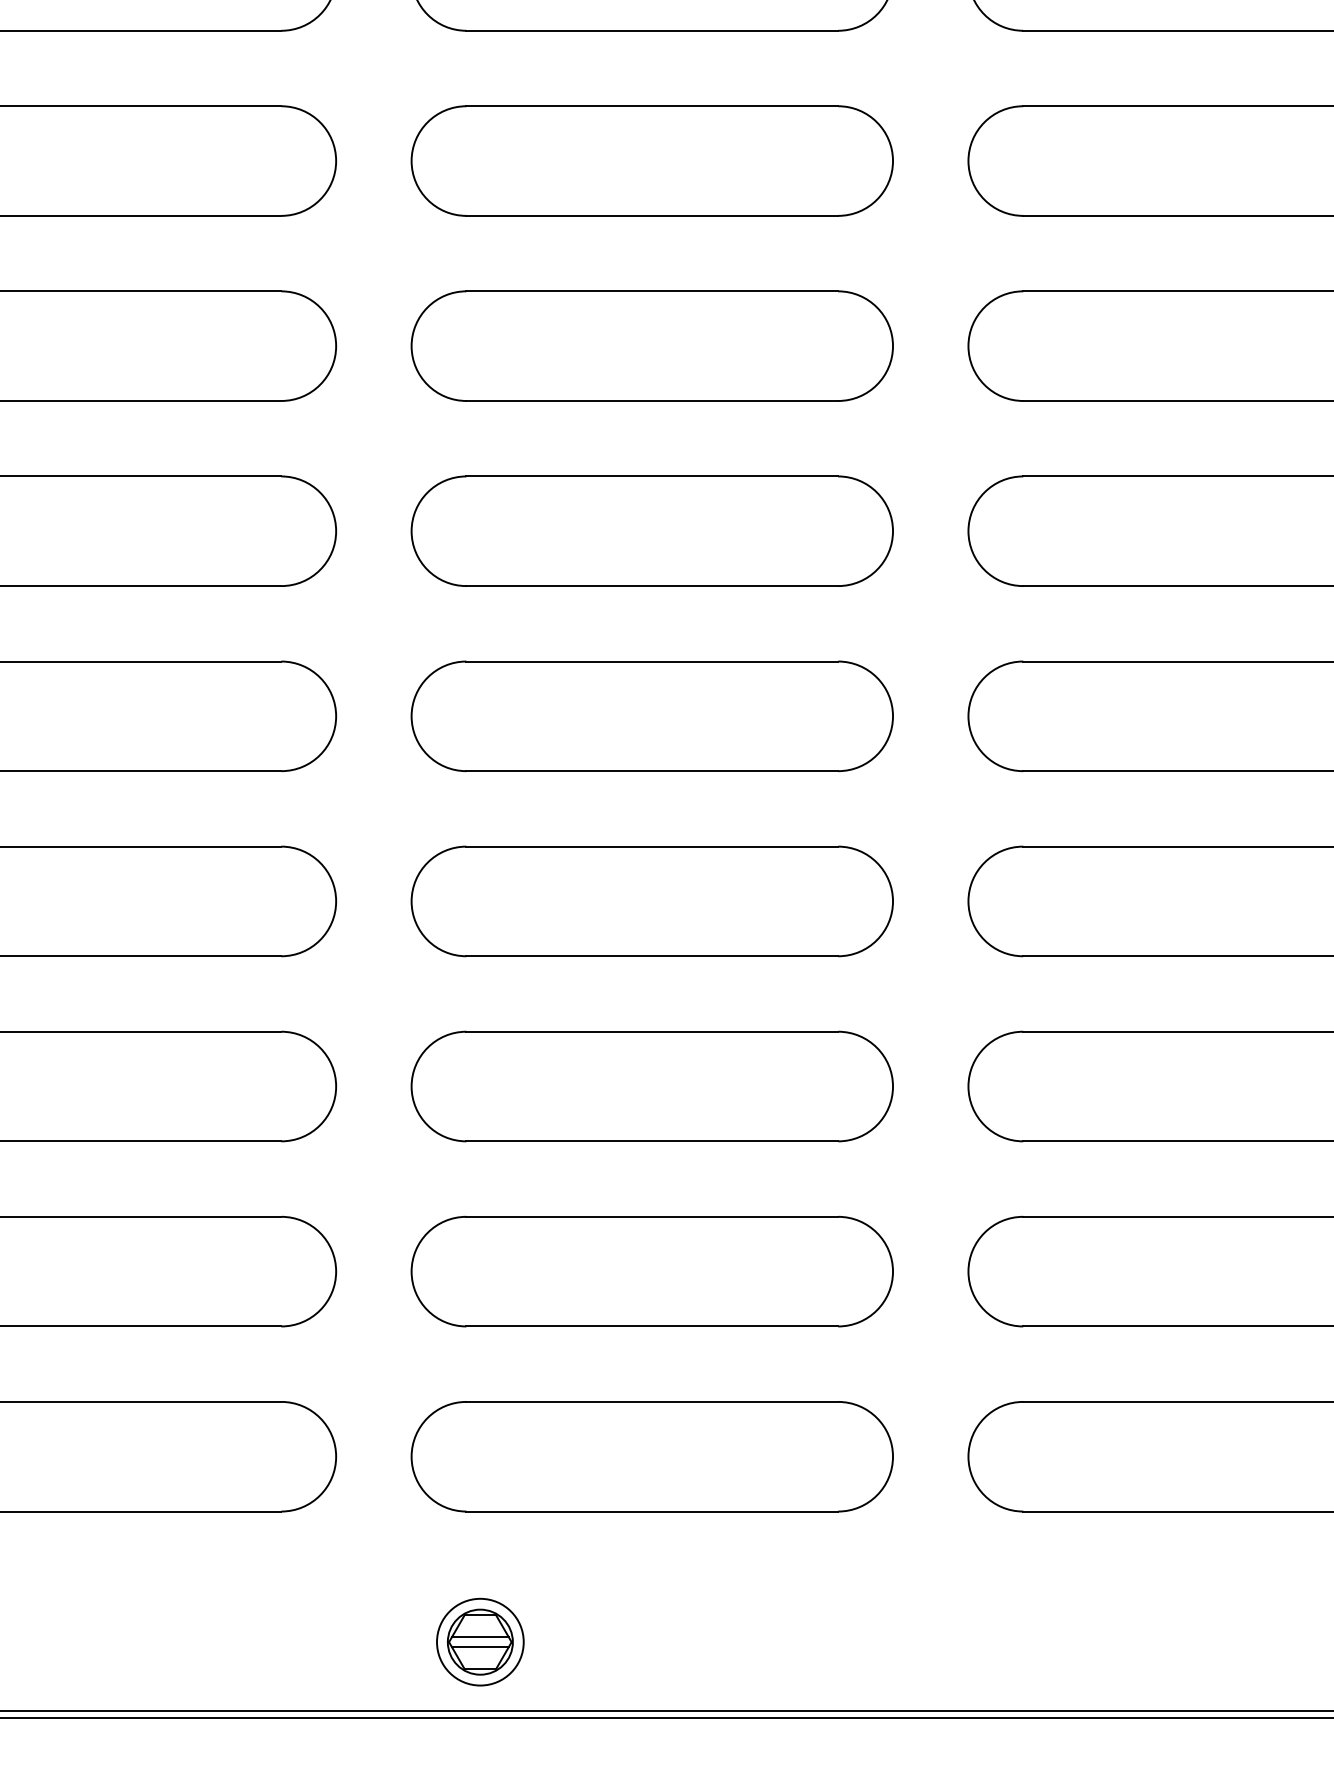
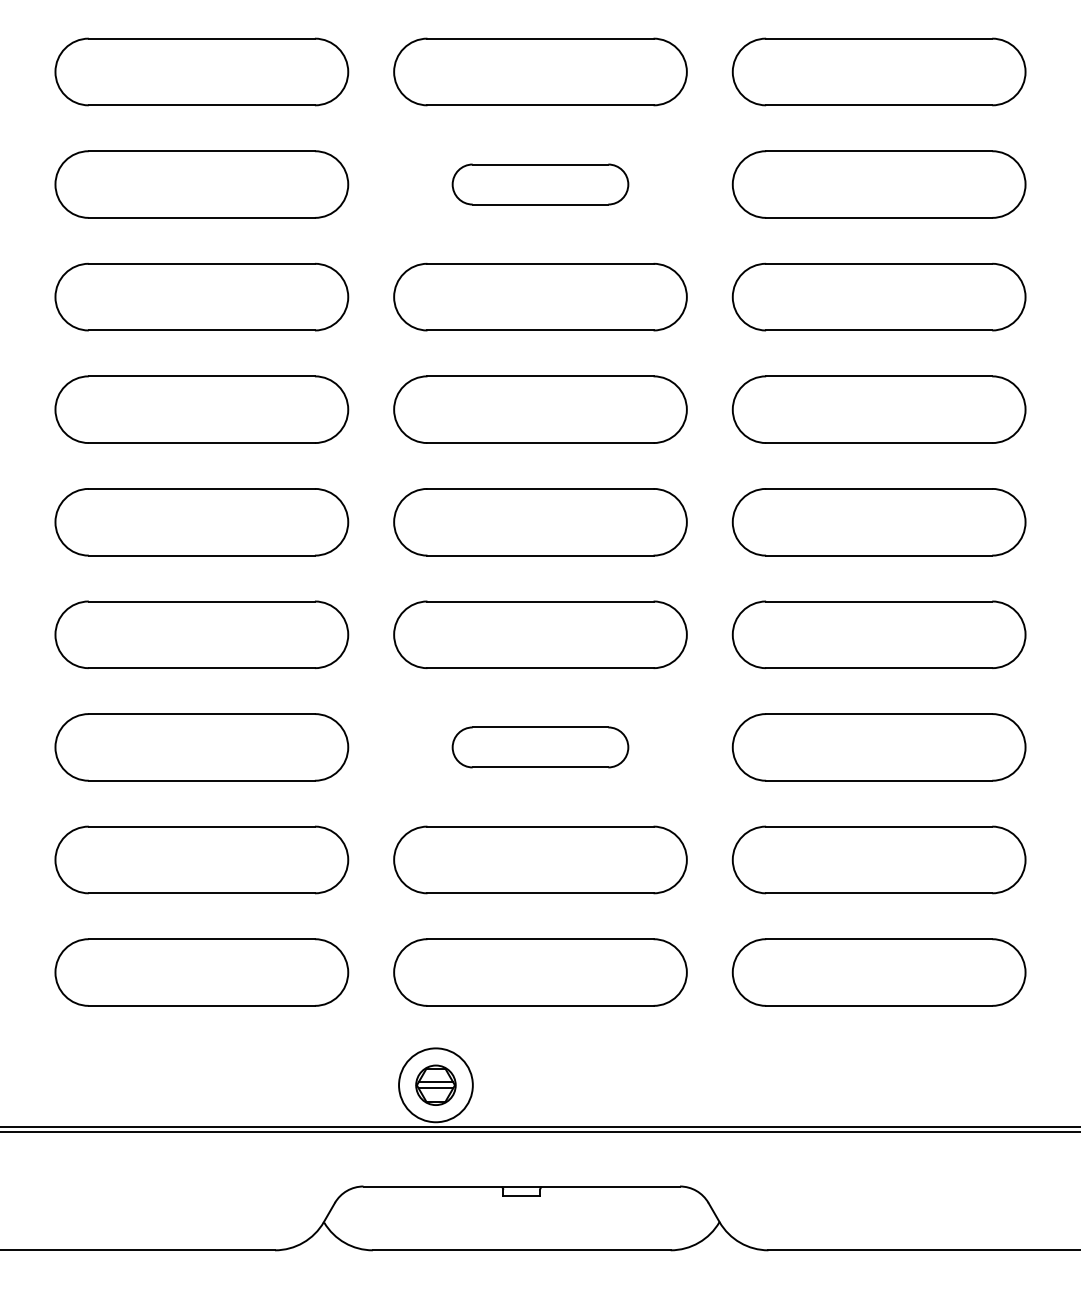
part: (652, 160) -> (540, 184), size x0.6
part: (652, 1086) -> (540, 747), size x0.6
circle: (479, 1640) -> (435, 1084), size x1.4

